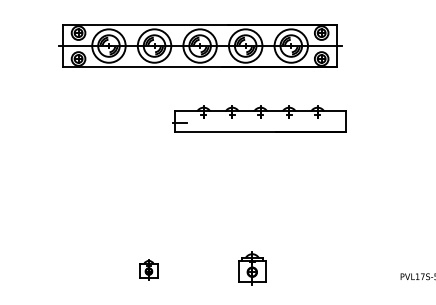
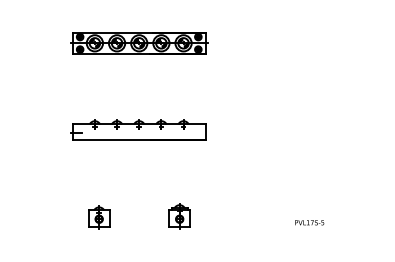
part: (200, 46) -> (139, 43), size x0.62
part: (259, 118) -> (138, 129), moved
part: (149, 270) -> (99, 217), size x1.43

